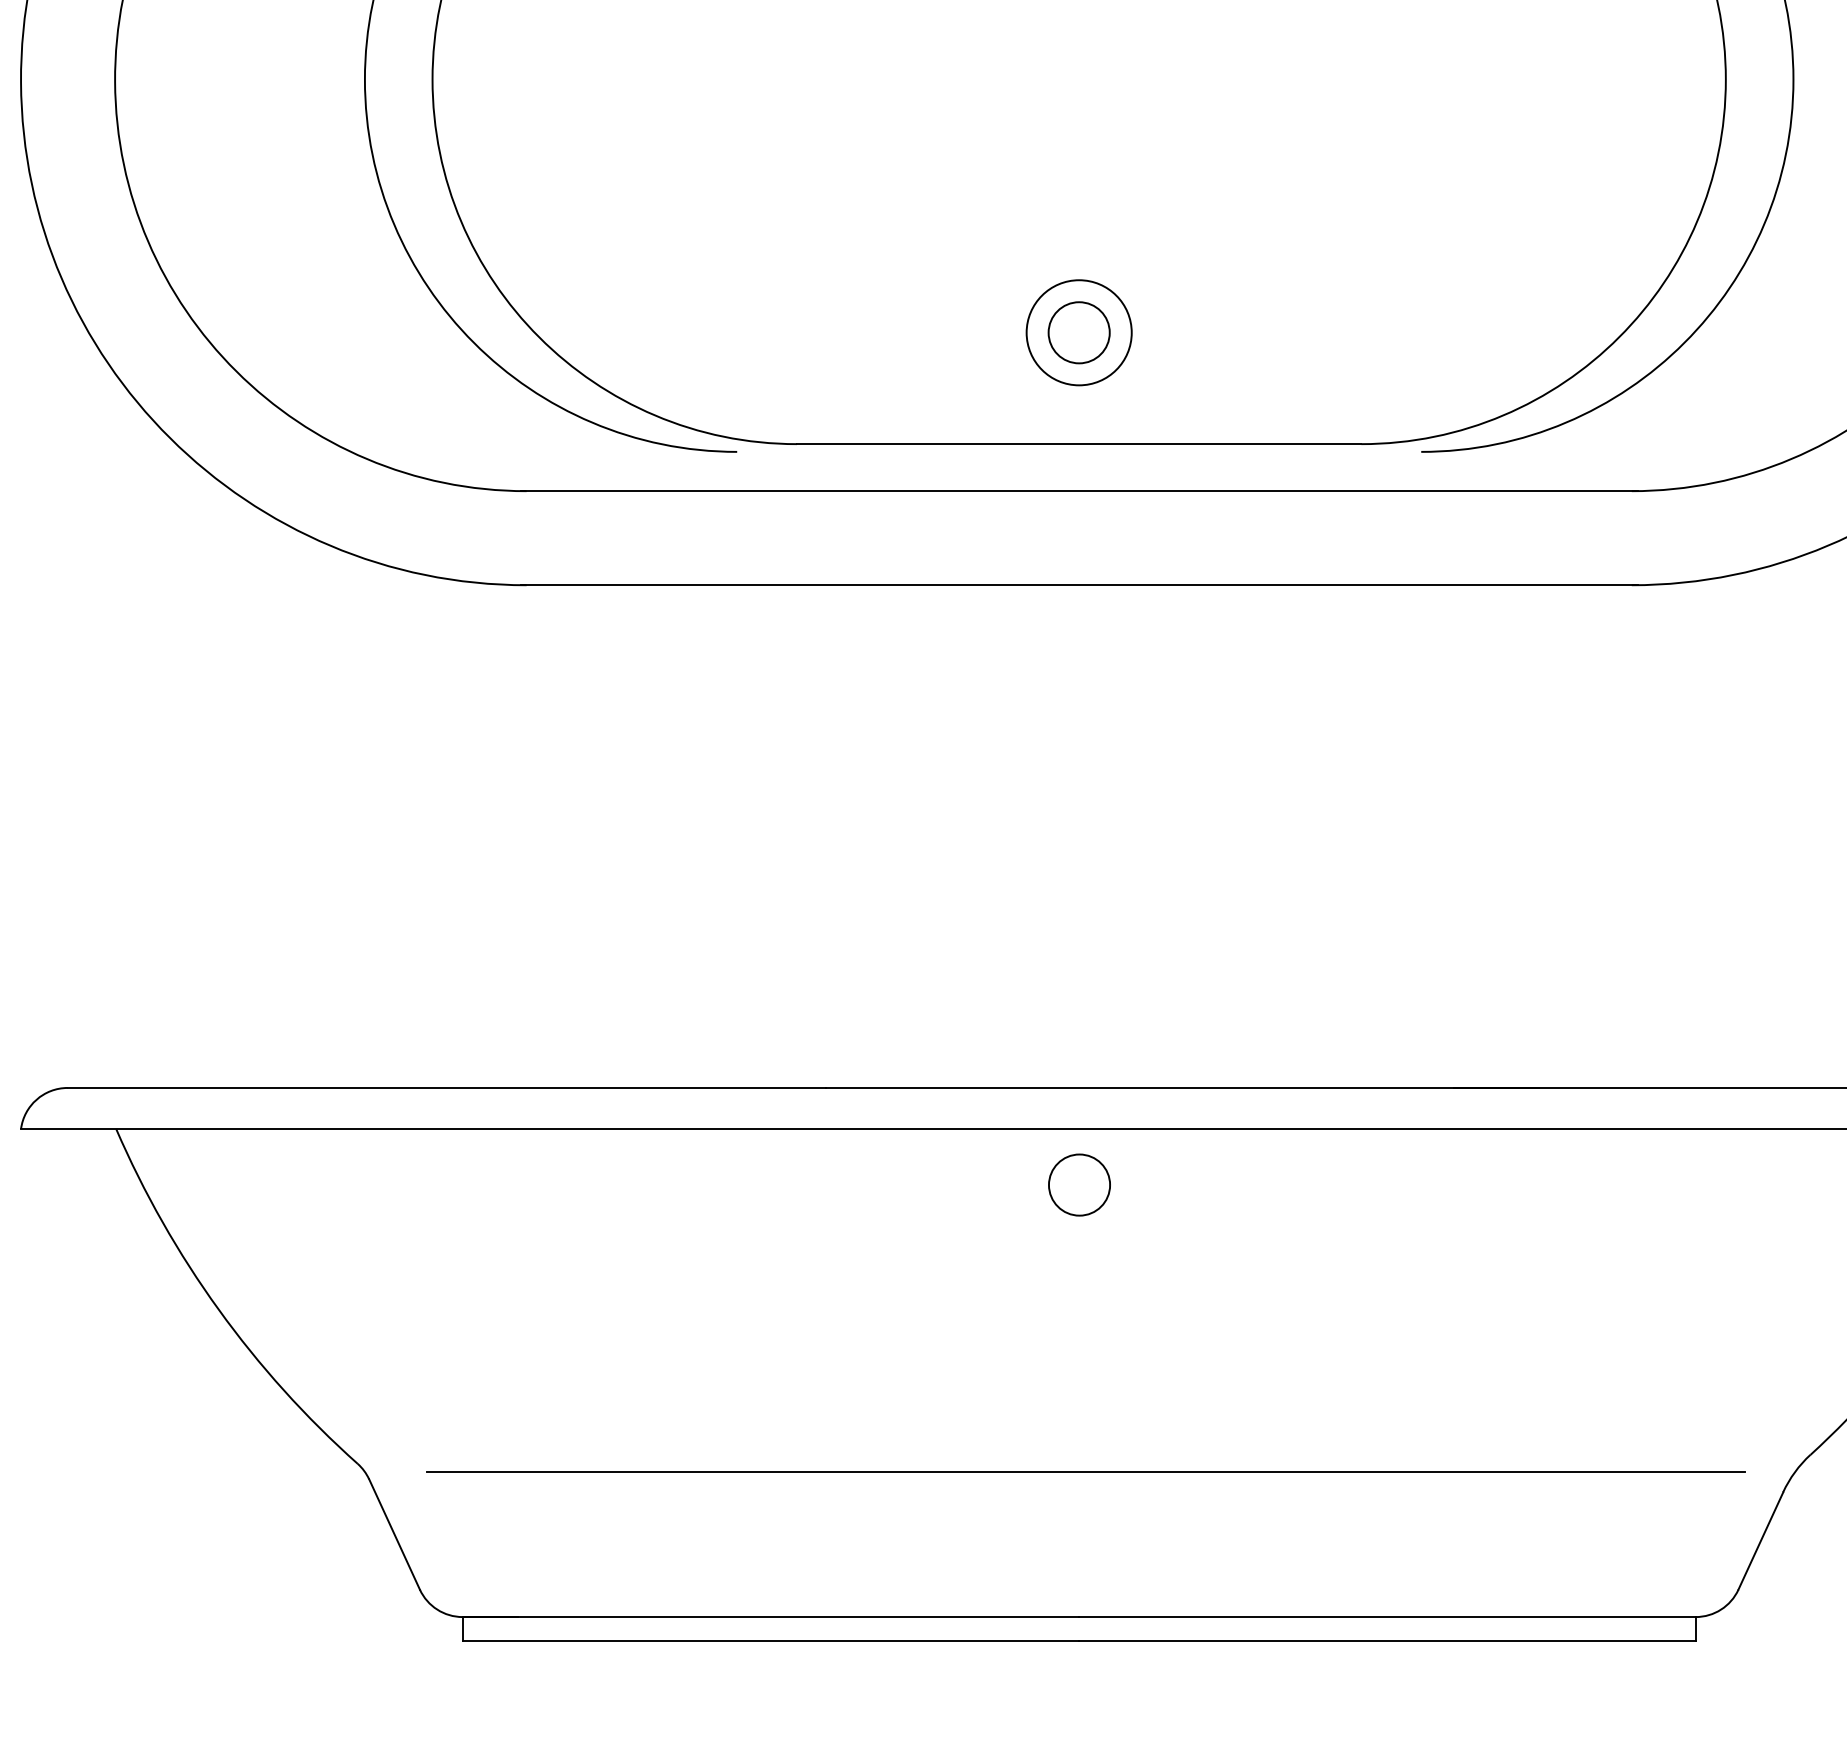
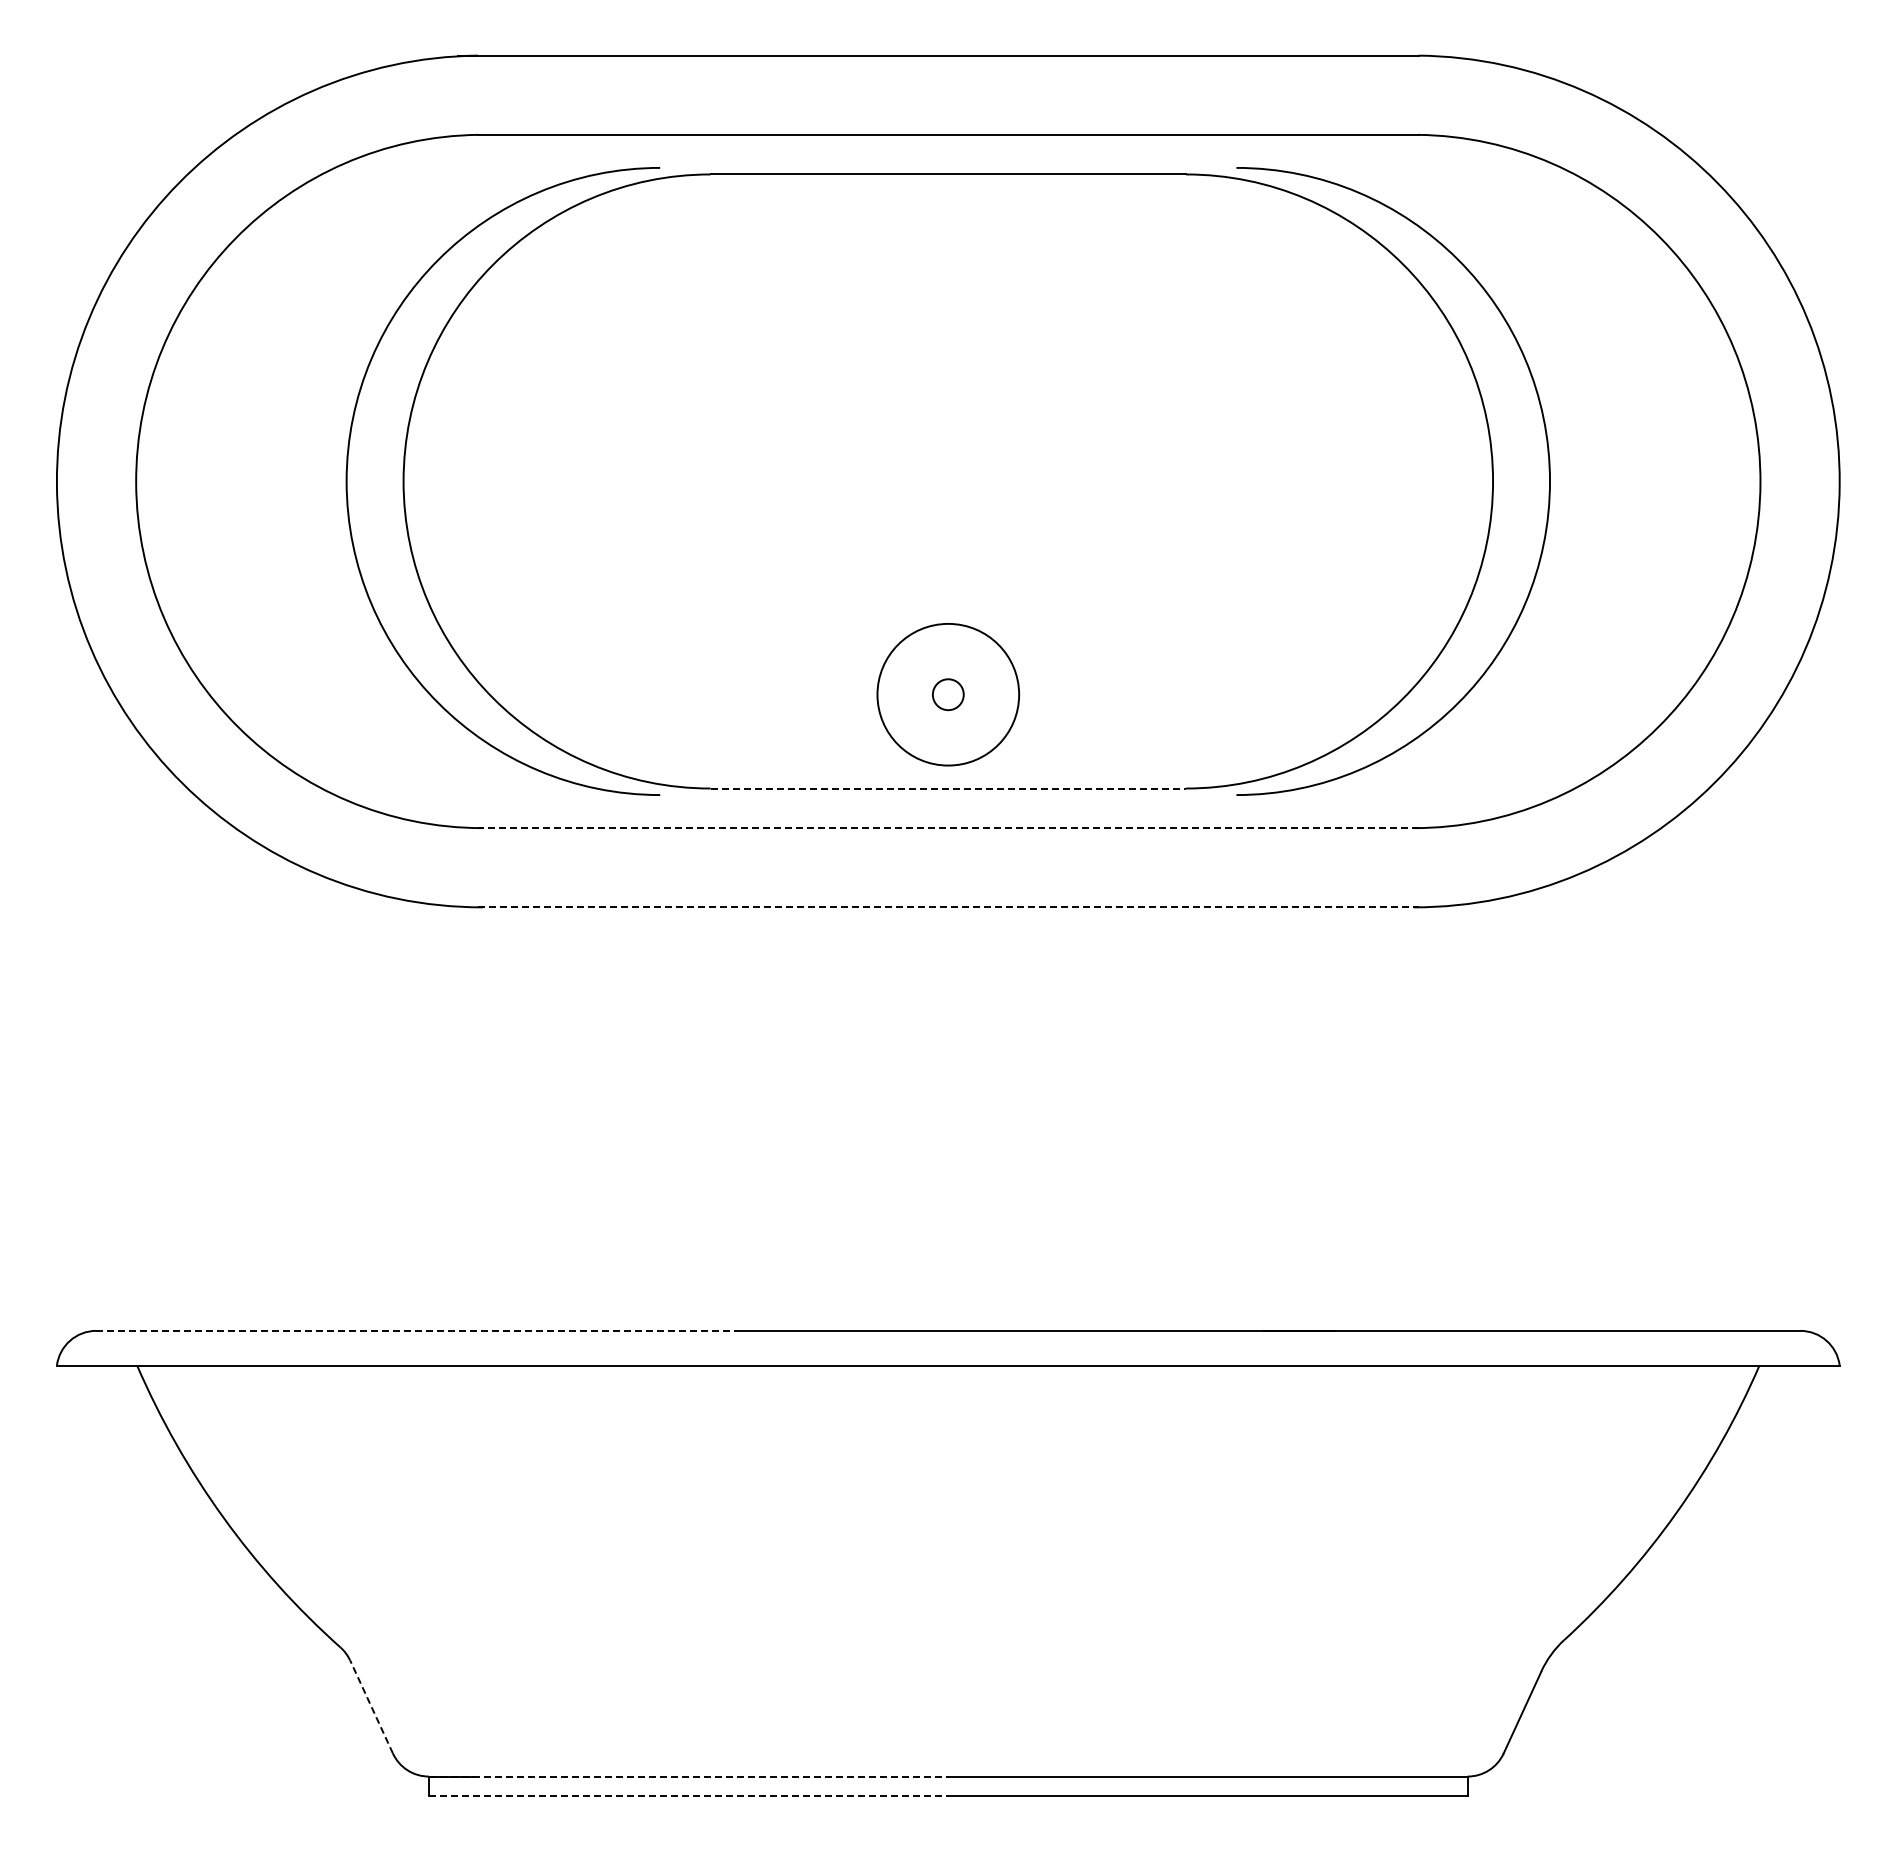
circle: (1079, 332) -> (948, 694), size x0.6
circle: (1079, 332) -> (948, 694), size x1.6
line: (1079, 444) -> (948, 788), solid -> dashed
line: (1078, 491) -> (947, 828), solid -> dashed
line: (1079, 585) -> (948, 907), solid -> dashed
line: (446, 1087) -> (415, 1330), solid -> dashed
circle: (1079, 1184) -> (948, 1412), removed
line: (1085, 1472) -> (953, 1654), removed
line: (394, 1533) -> (371, 1706), solid -> dashed
line: (770, 1616) -> (688, 1776), solid -> dashed
line: (770, 1640) -> (688, 1796), solid -> dashed

